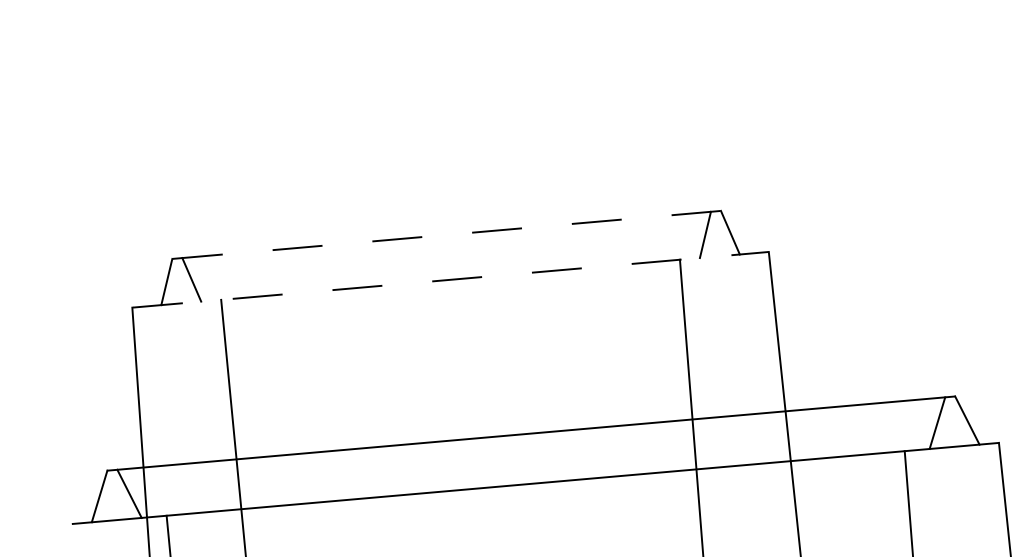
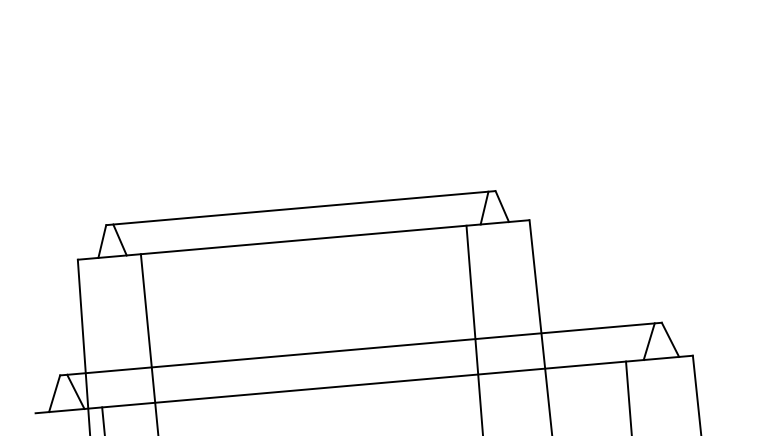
line: (447, 235) -> (301, 208), dashed -> solid
line: (451, 279) -> (304, 239), dashed -> solid

